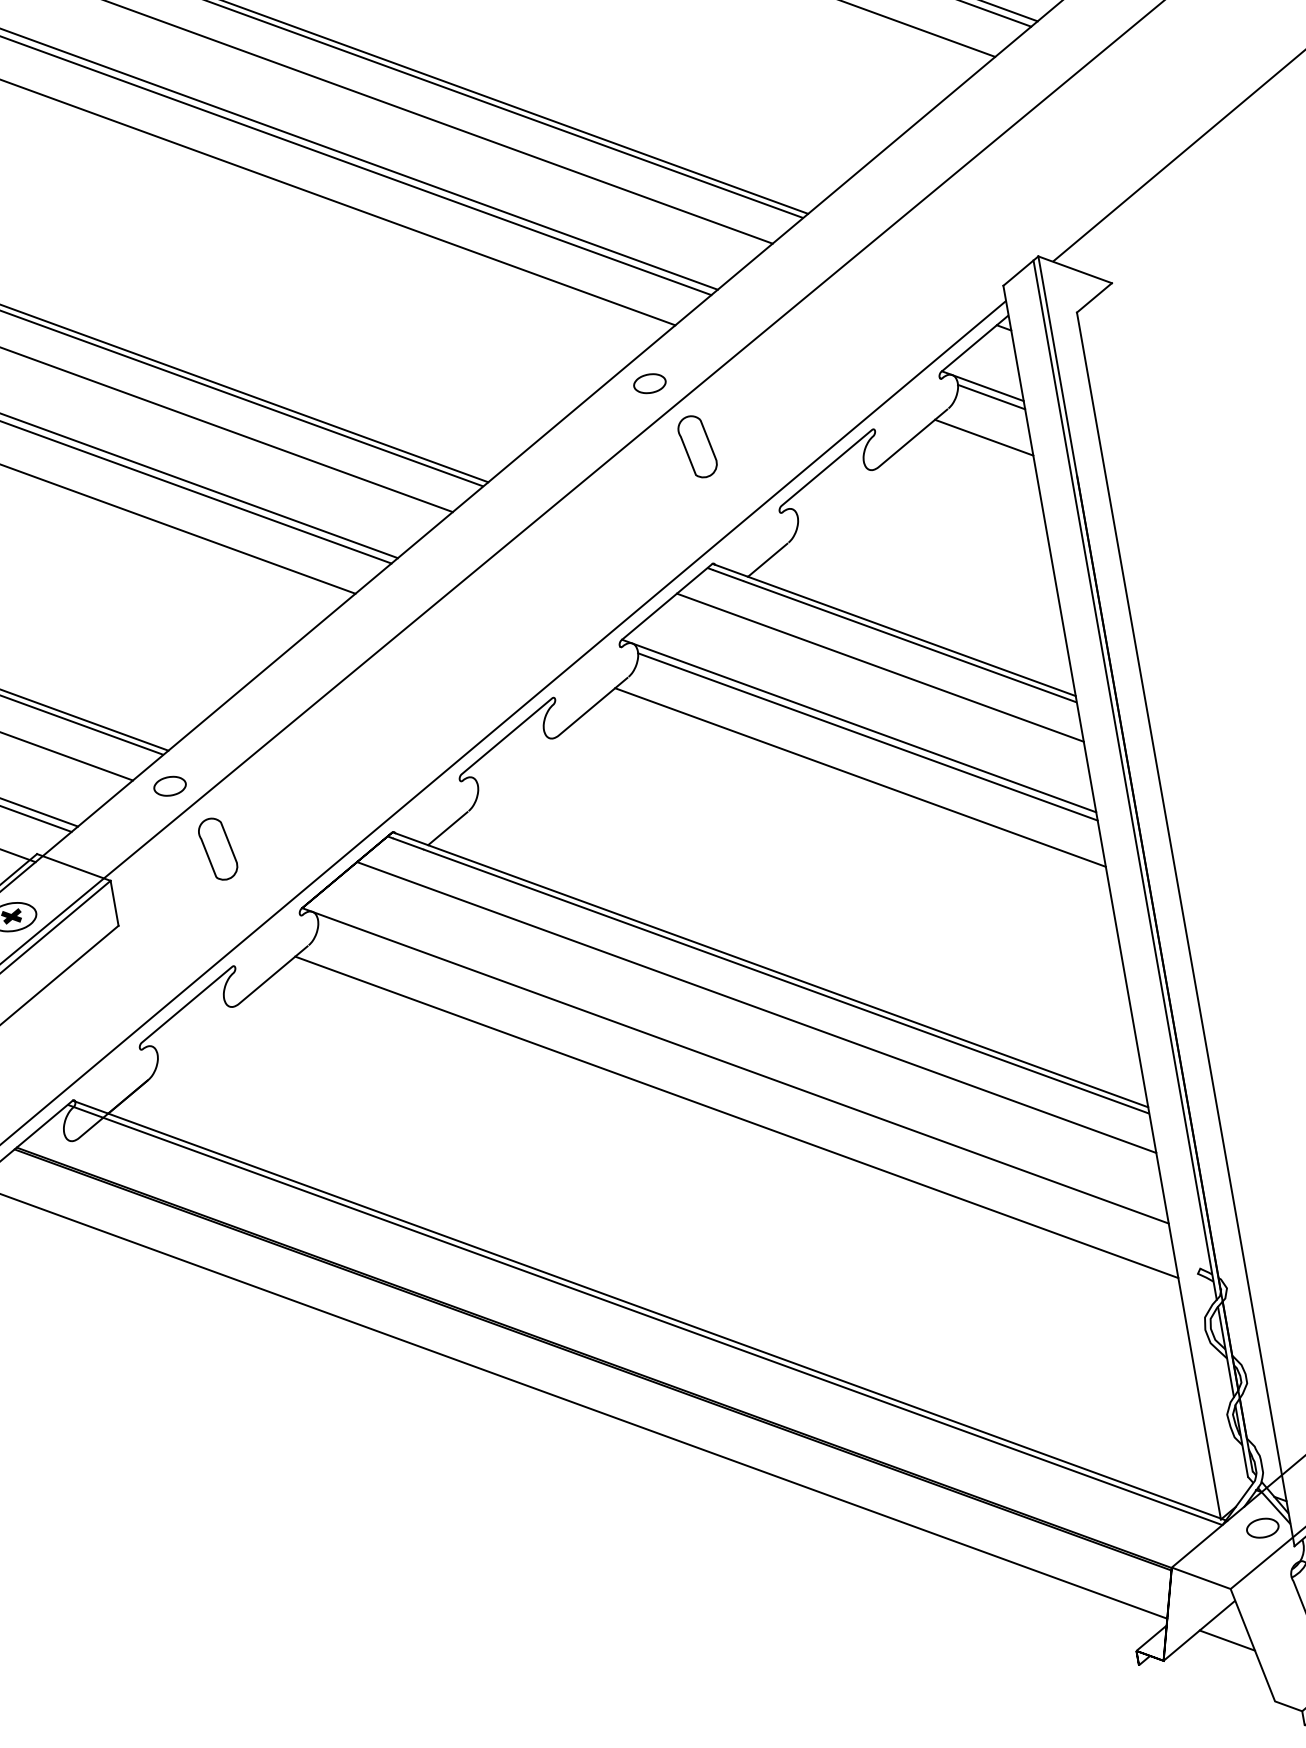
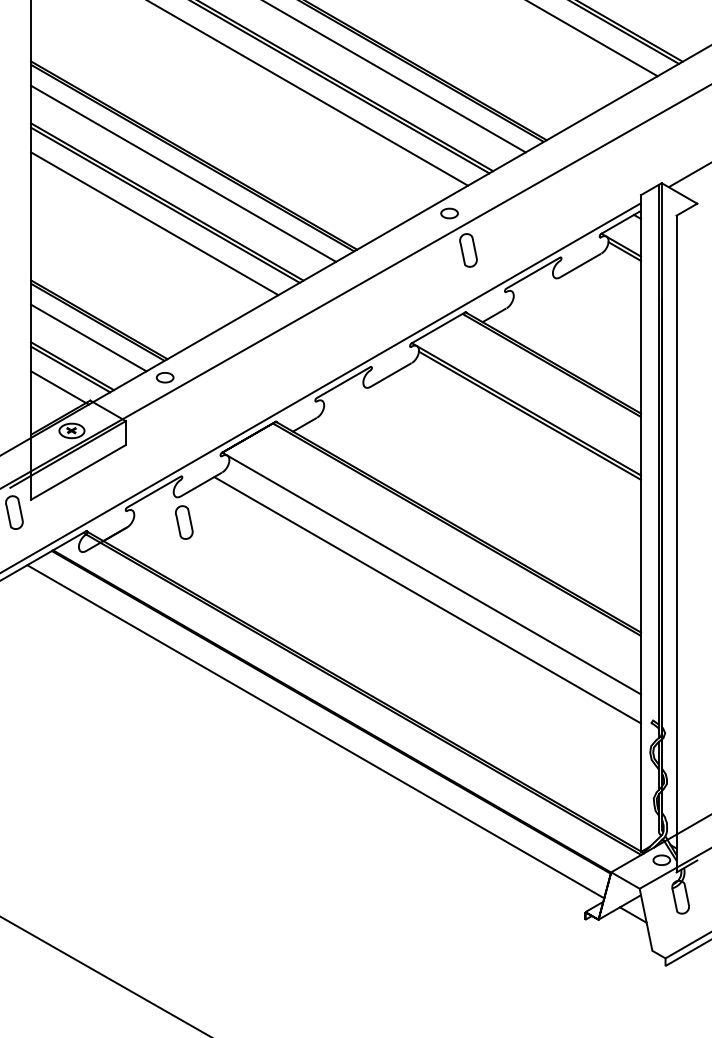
line: (984, 436) -> (617, 271), removed
line: (879, 666) -> (542, 380), removed
line: (860, 776) -> (522, 435), removed
part: (218, 848) -> (184, 522), moved
line: (755, 1006) -> (447, 544), removed

